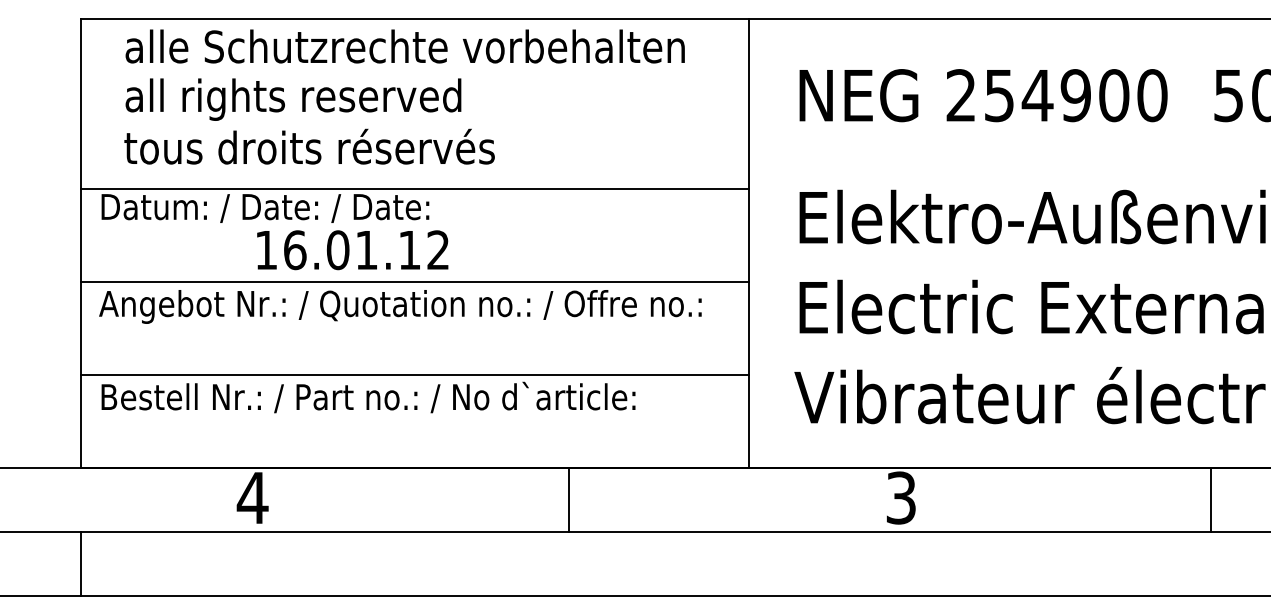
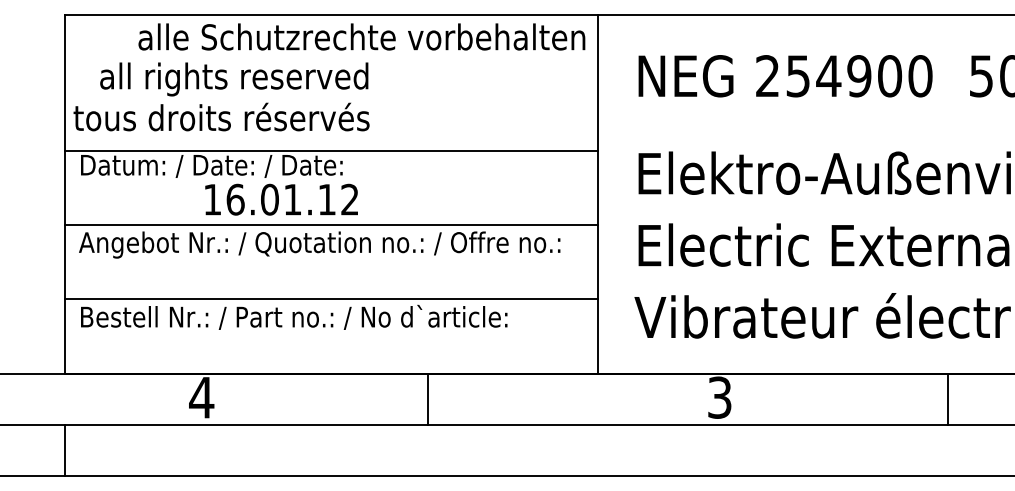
text: (404, 46) -> (361, 36), moved
text: (309, 146) -> (221, 116), moved
line: (568, 500) -> (427, 399), moved
line: (1211, 500) -> (948, 399), moved

